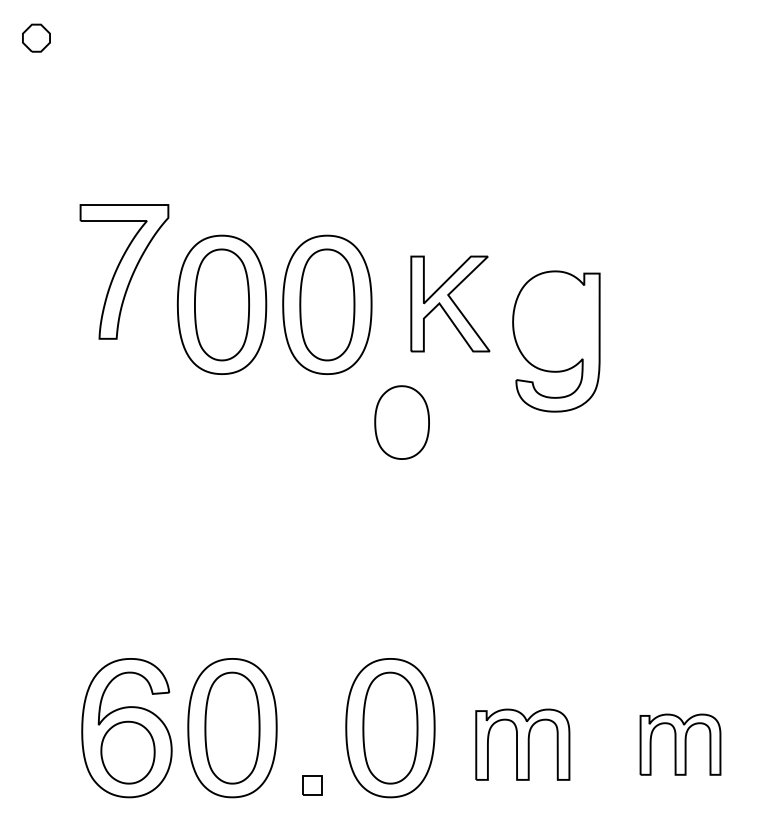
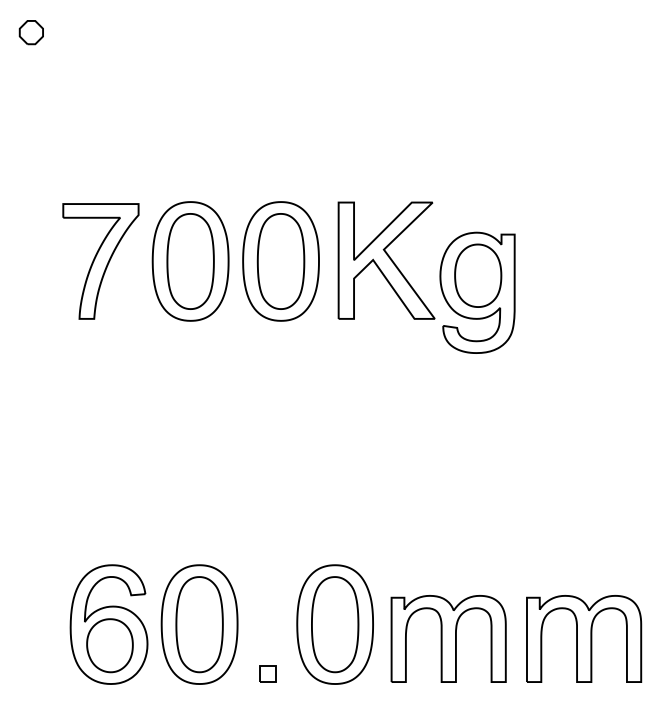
part: (124, 271) -> (100, 261), moved
part: (450, 303) -> (386, 260), size x1.43
part: (401, 422) -> (477, 275), moved
part: (522, 744) -> (448, 638), size x1.43
part: (680, 744) -> (584, 638), size x1.67

